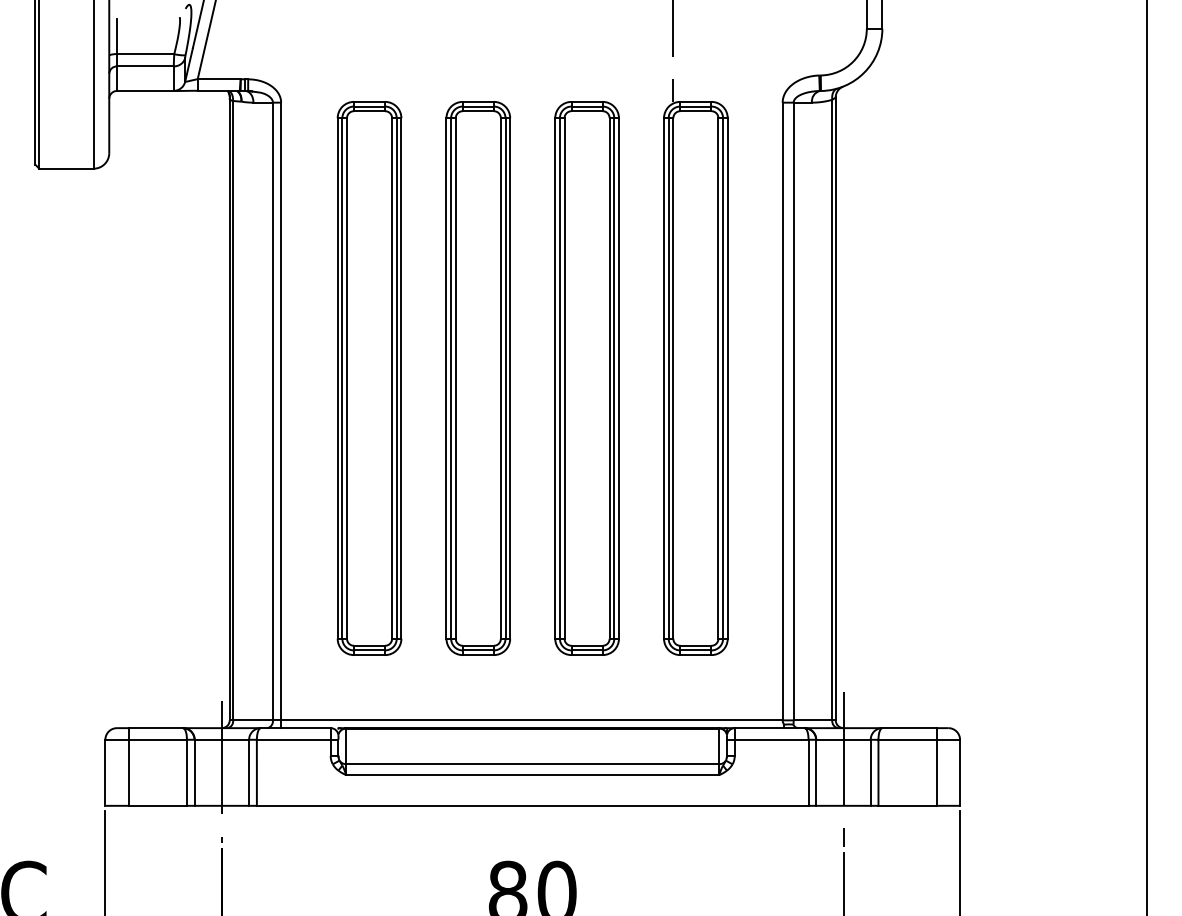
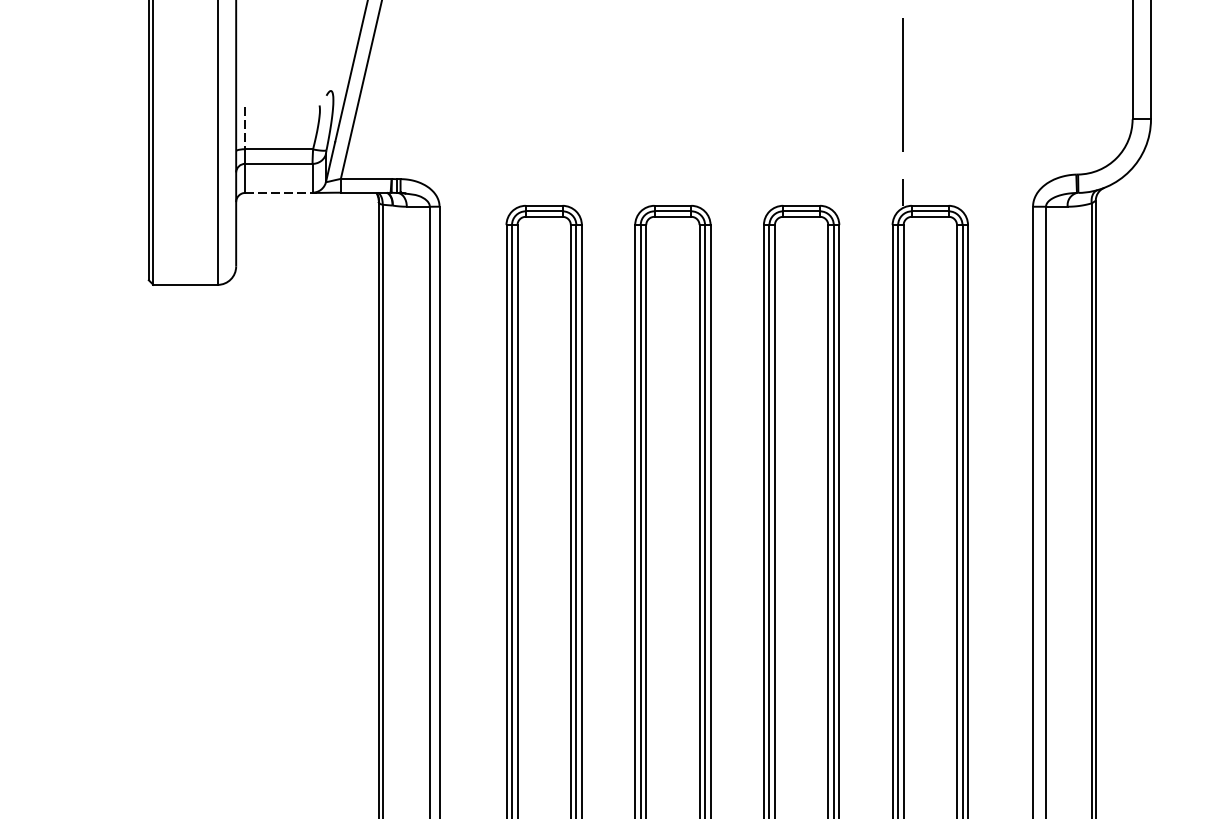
line: (117, 36) -> (245, 128), solid -> dashed
line: (147, 91) -> (281, 193), solid -> dashed

